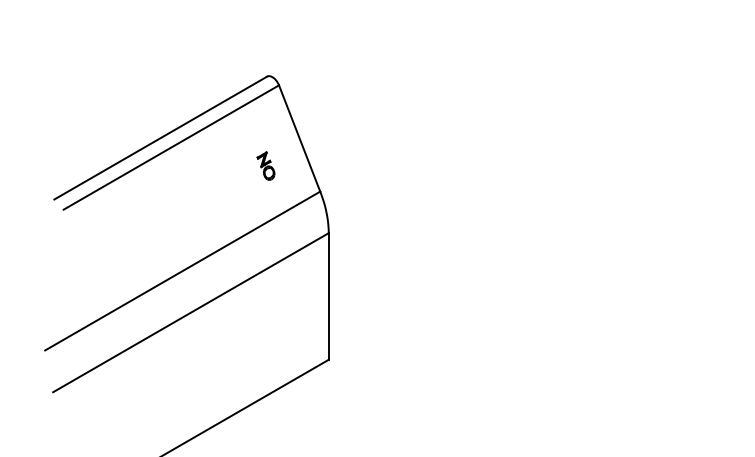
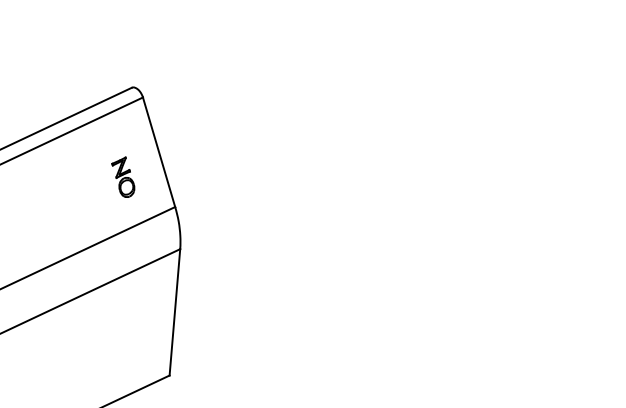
part: (265, 165) -> (122, 176), size x1.43

